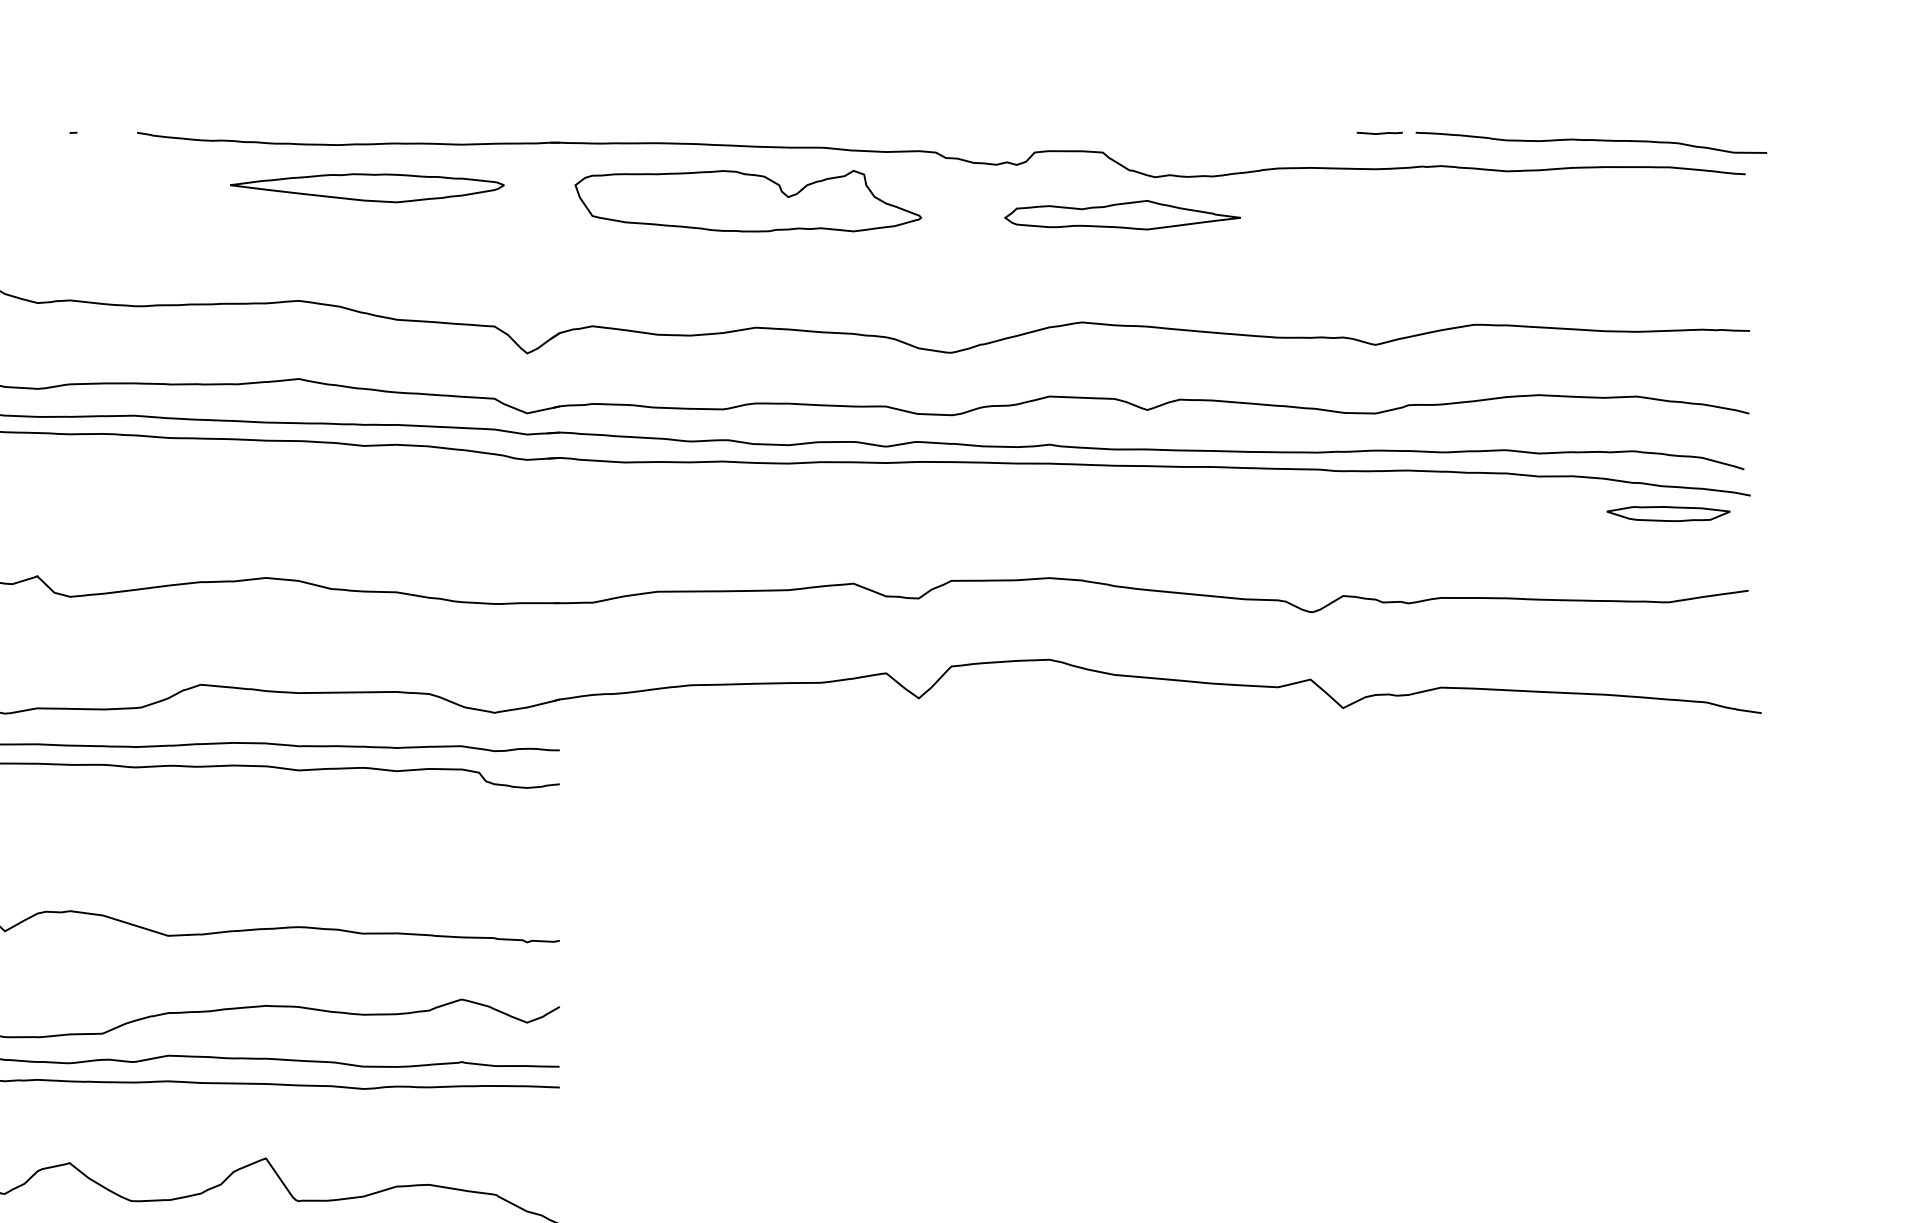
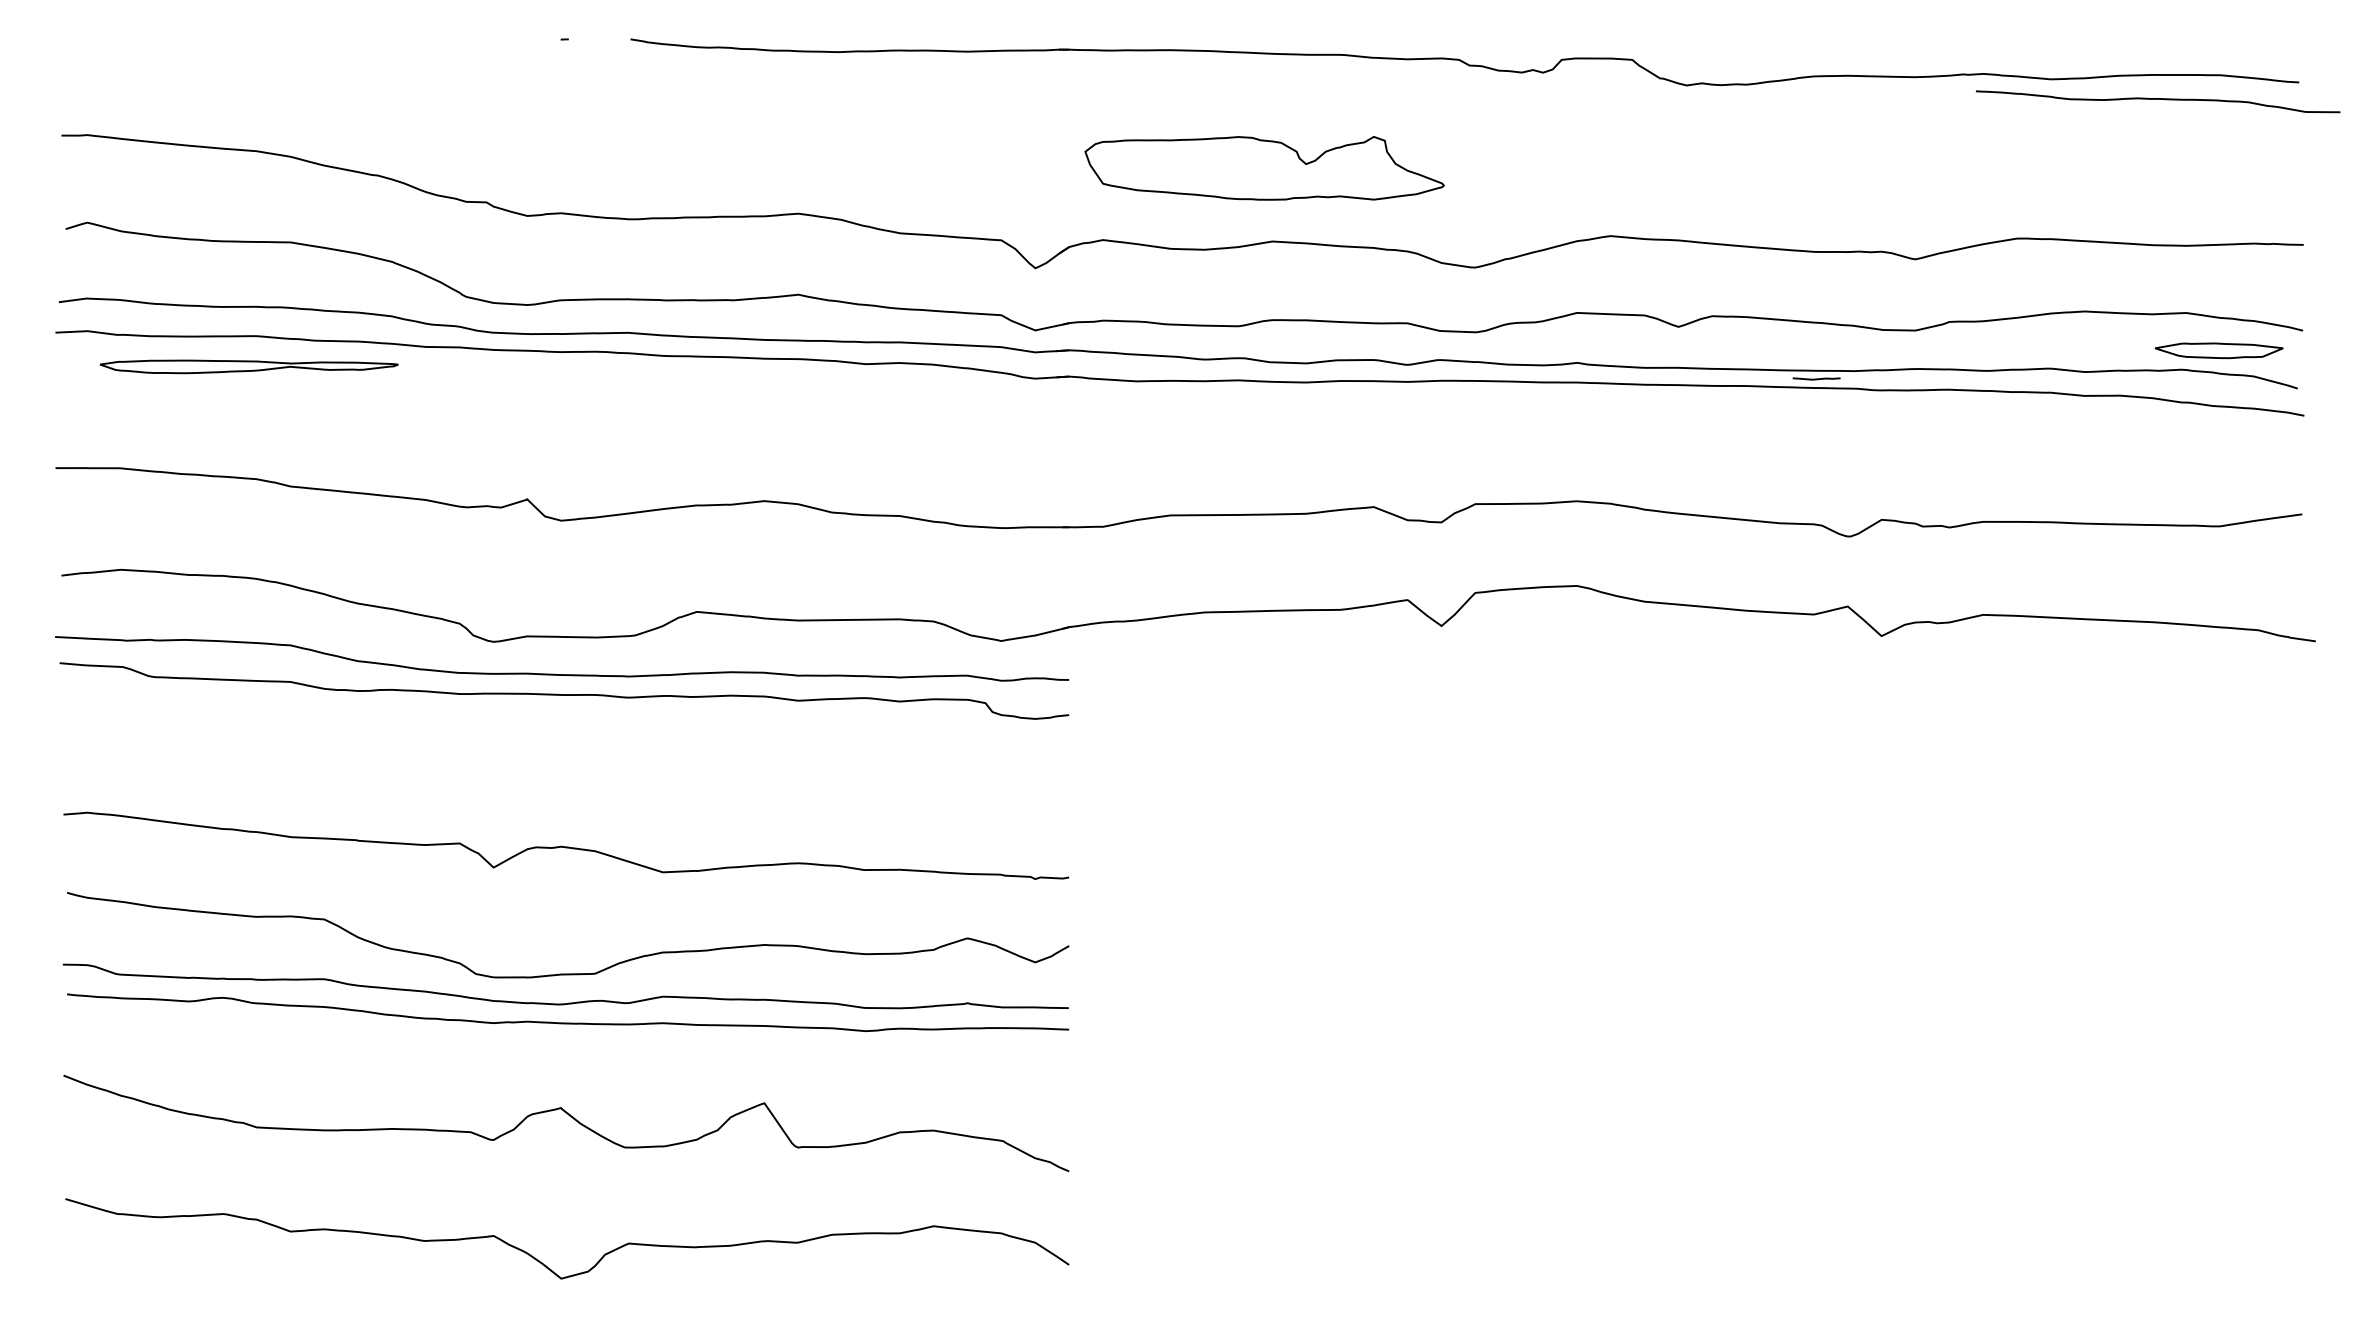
line: (1379, 132) -> (1816, 378), moved
curve: (1591, 140) -> (2158, 99), moved
part: (367, 187) -> (869, 96), removed
part: (748, 201) -> (1264, 168), moved
part: (1122, 214) -> (1652, 124), removed
part: (1668, 513) -> (2219, 350), moved

